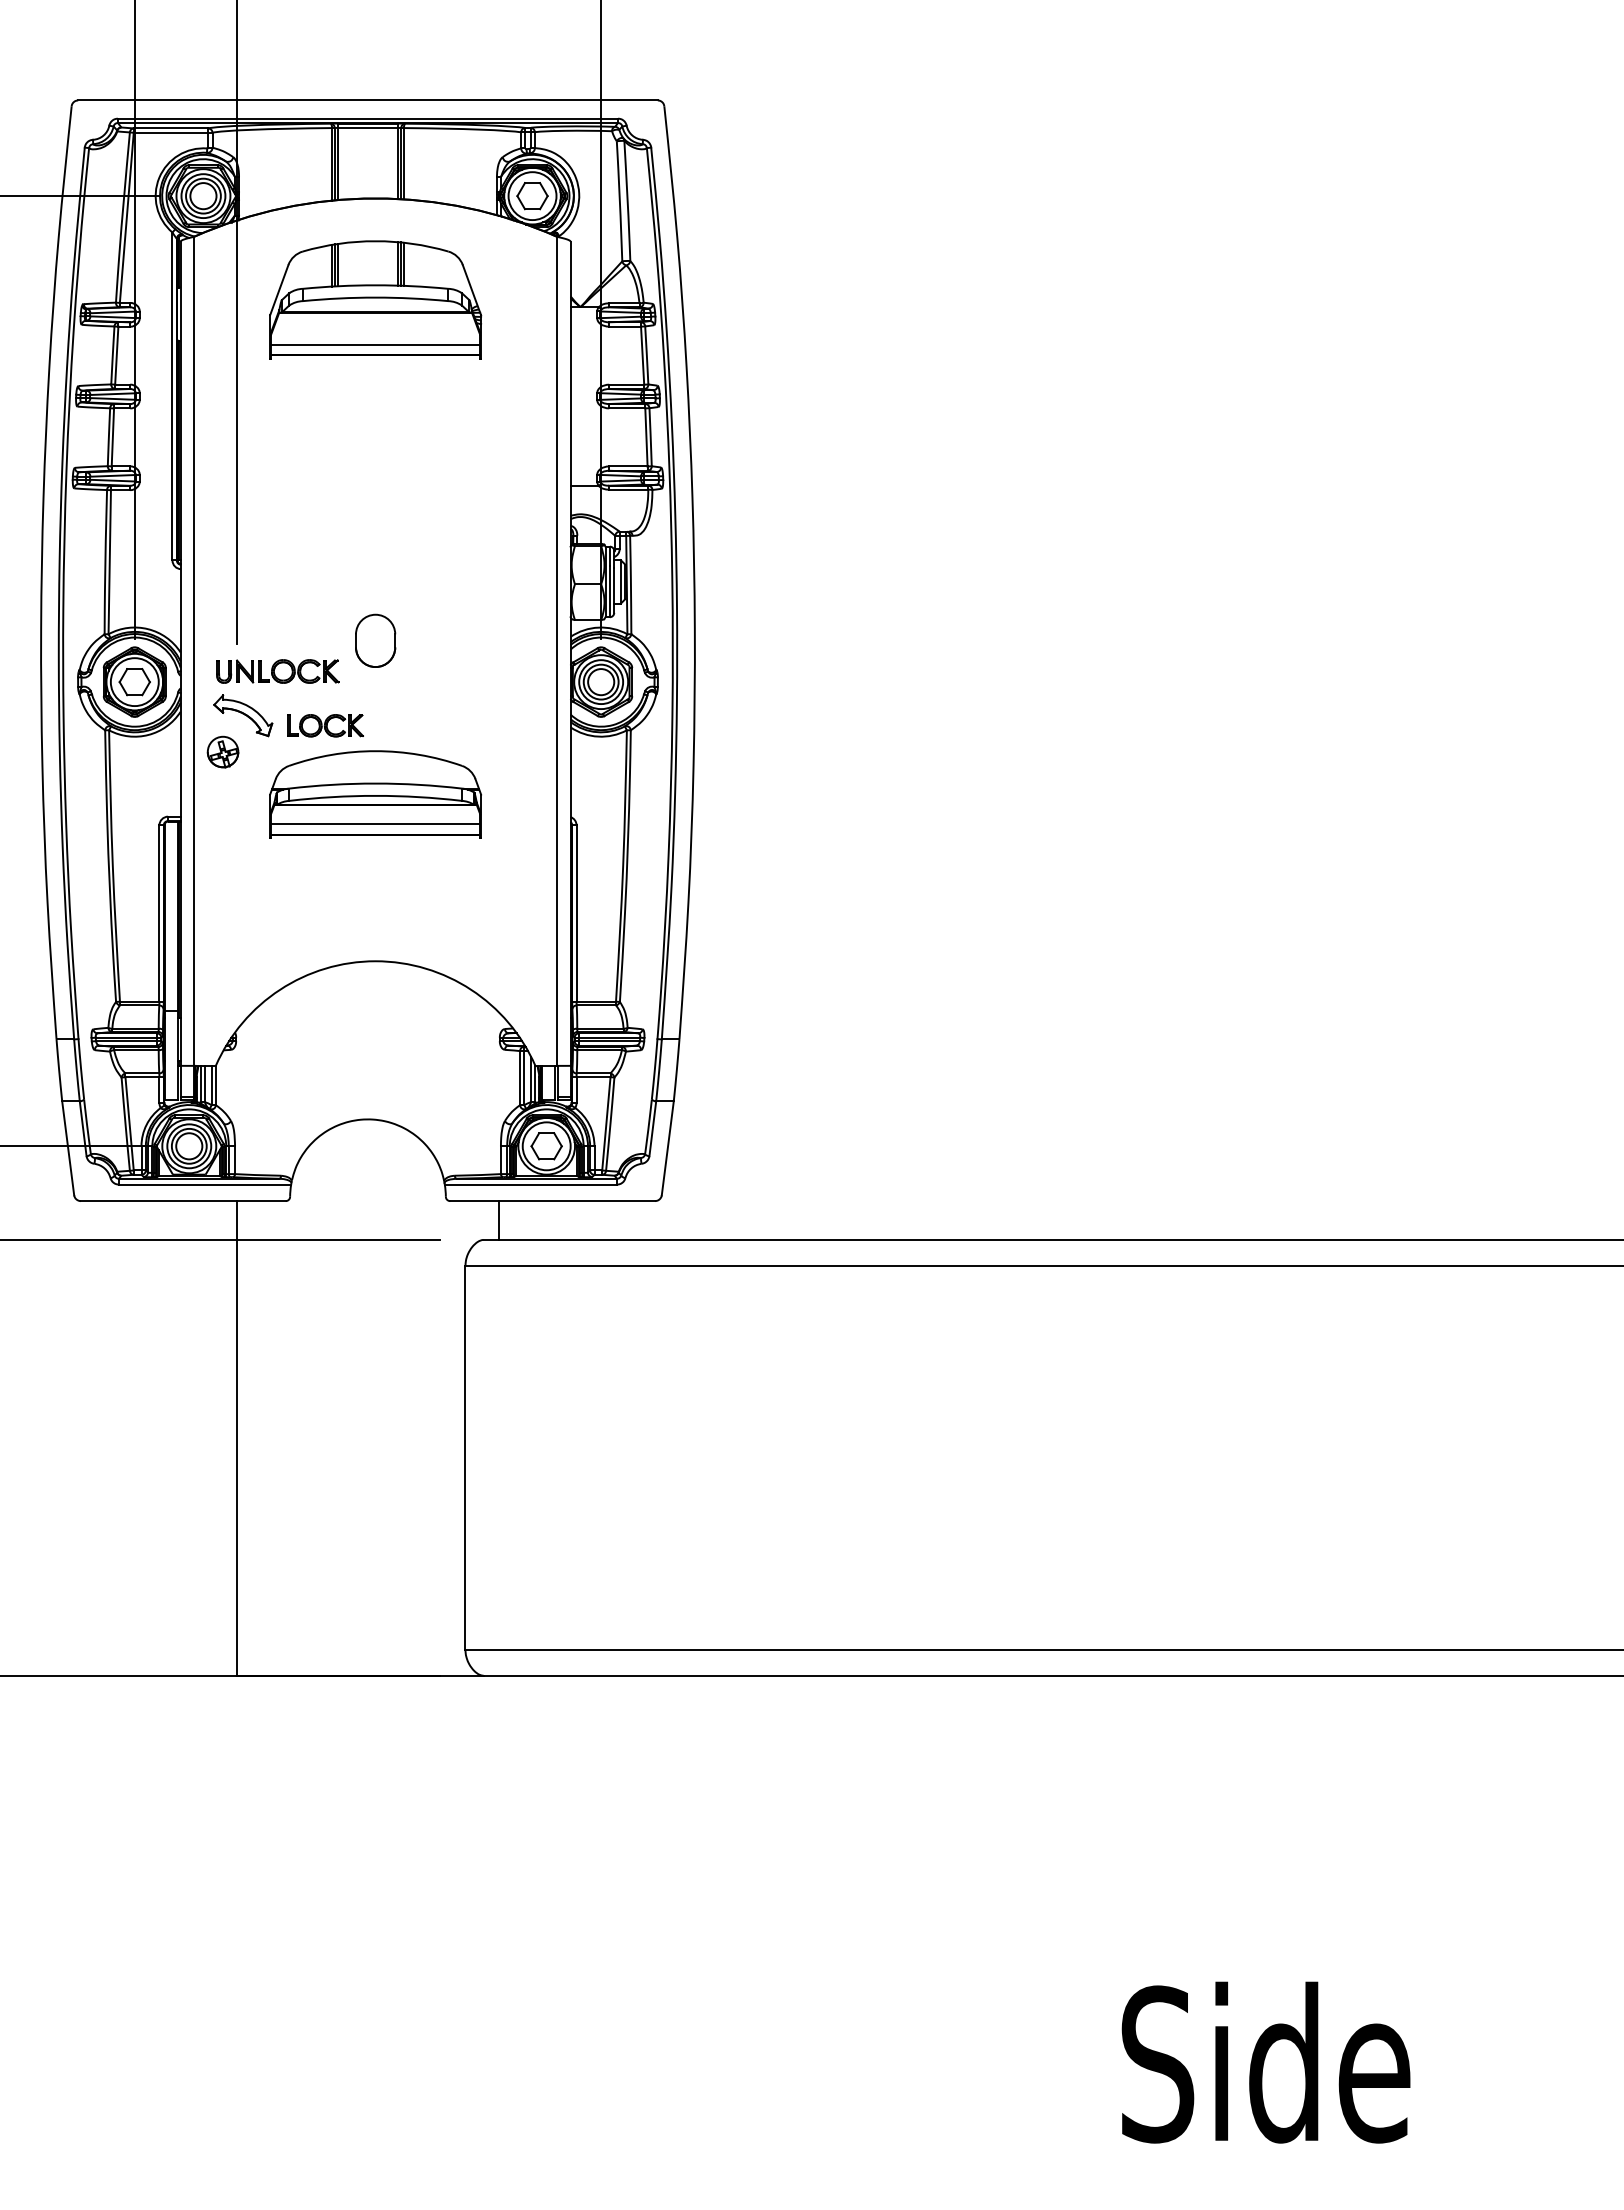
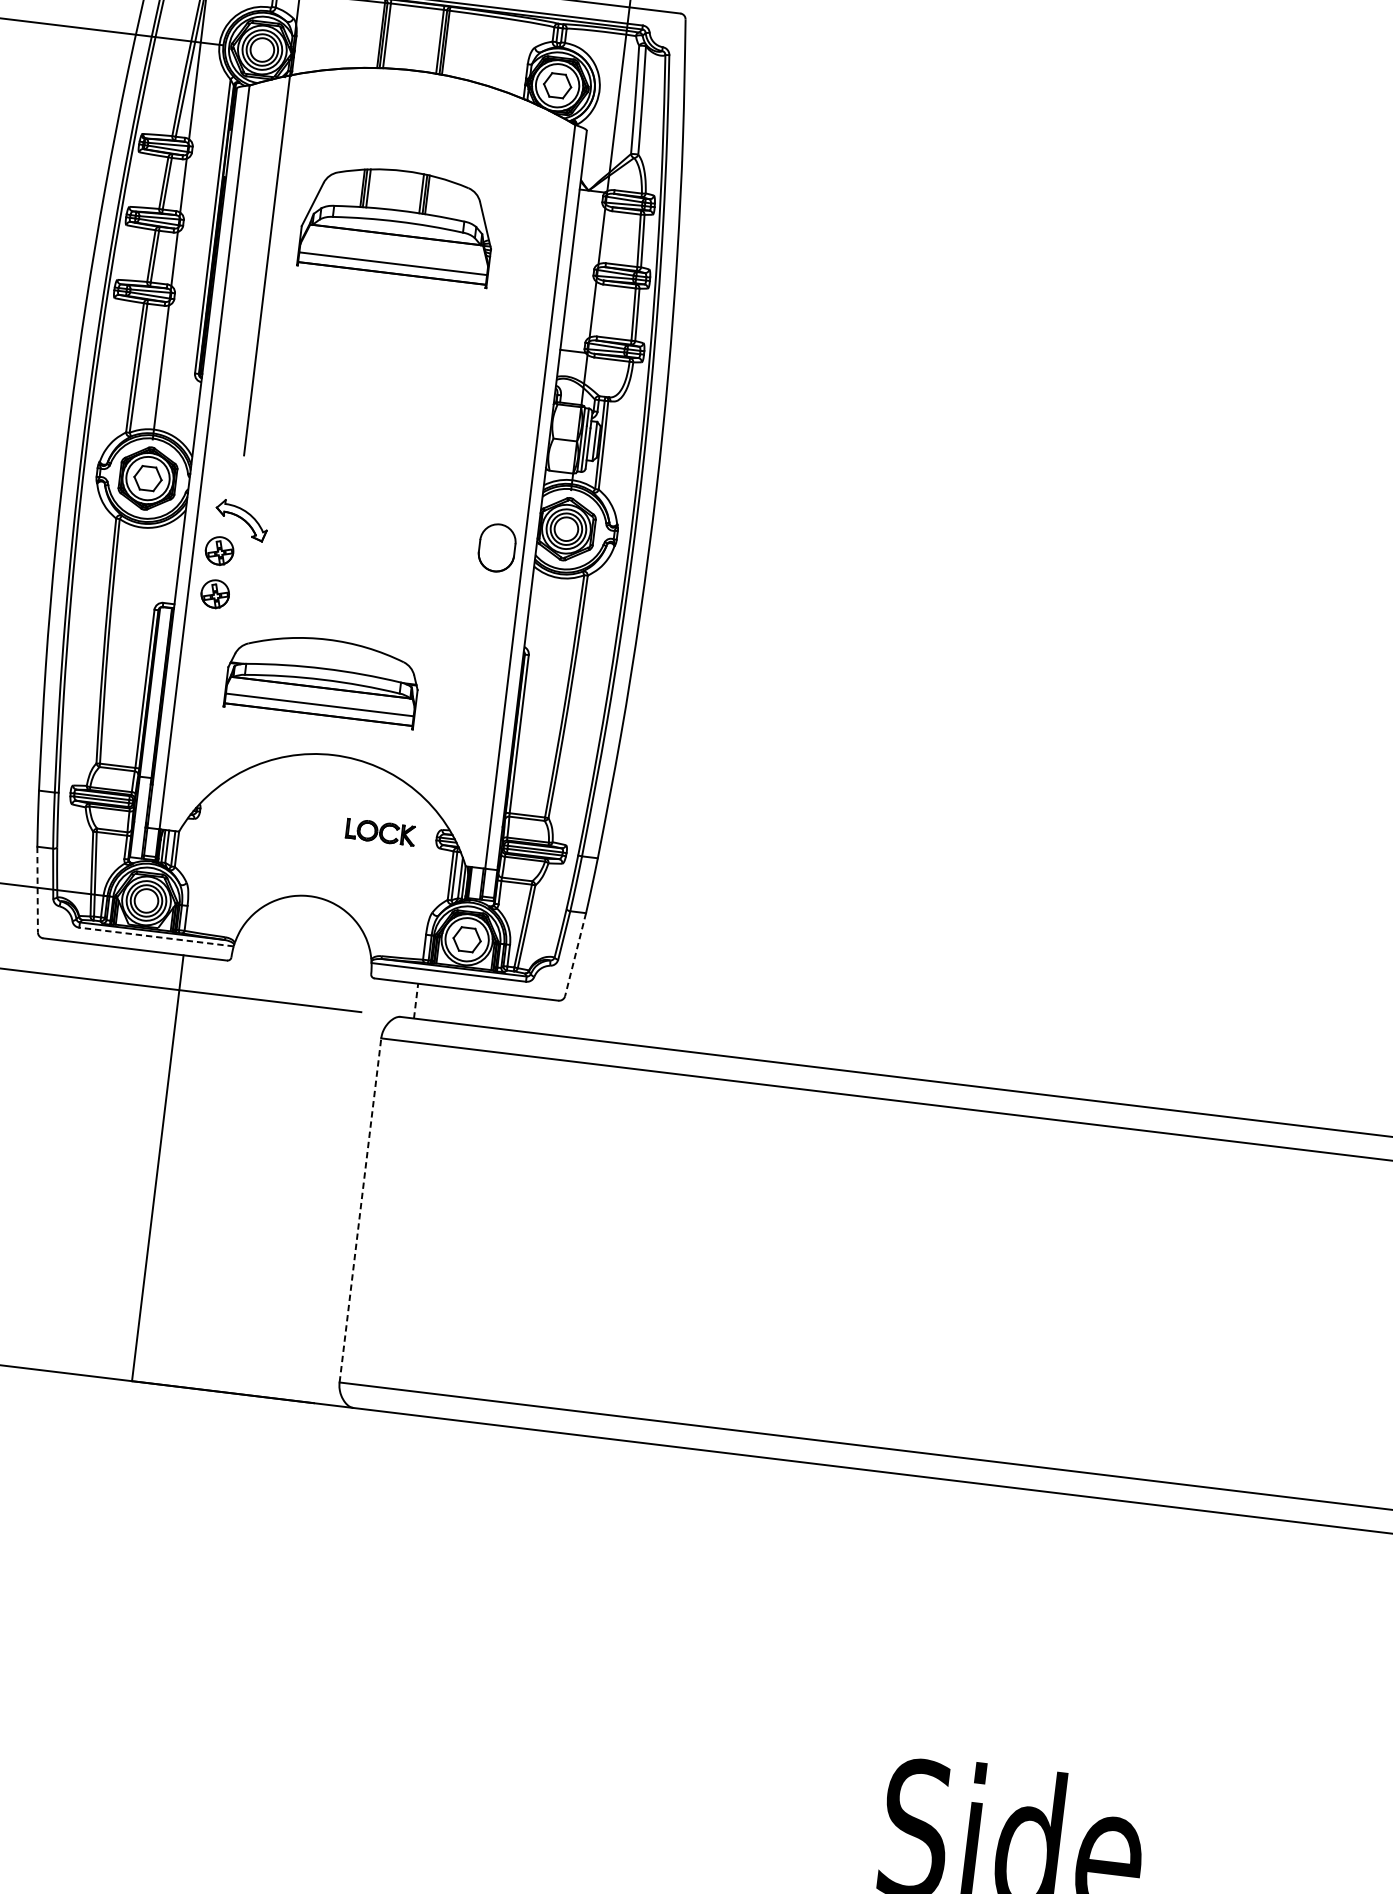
part: (375, 299) -> (398, 223), moved
part: (375, 640) -> (497, 547), moved
part: (277, 671) -> (277, 484), removed
part: (325, 725) -> (380, 832), moved
part: (375, 794) -> (322, 678), moved
part: (223, 799) -> (214, 593), added
line: (68, 1148) -> (37, 889), solid -> dashed
line: (667, 1148) -> (575, 954), solid -> dashed
line: (204, 1184) -> (156, 936), solid -> dashed
line: (498, 1220) -> (415, 1001), solid -> dashed
line: (465, 1457) -> (360, 1210), solid -> dashed

